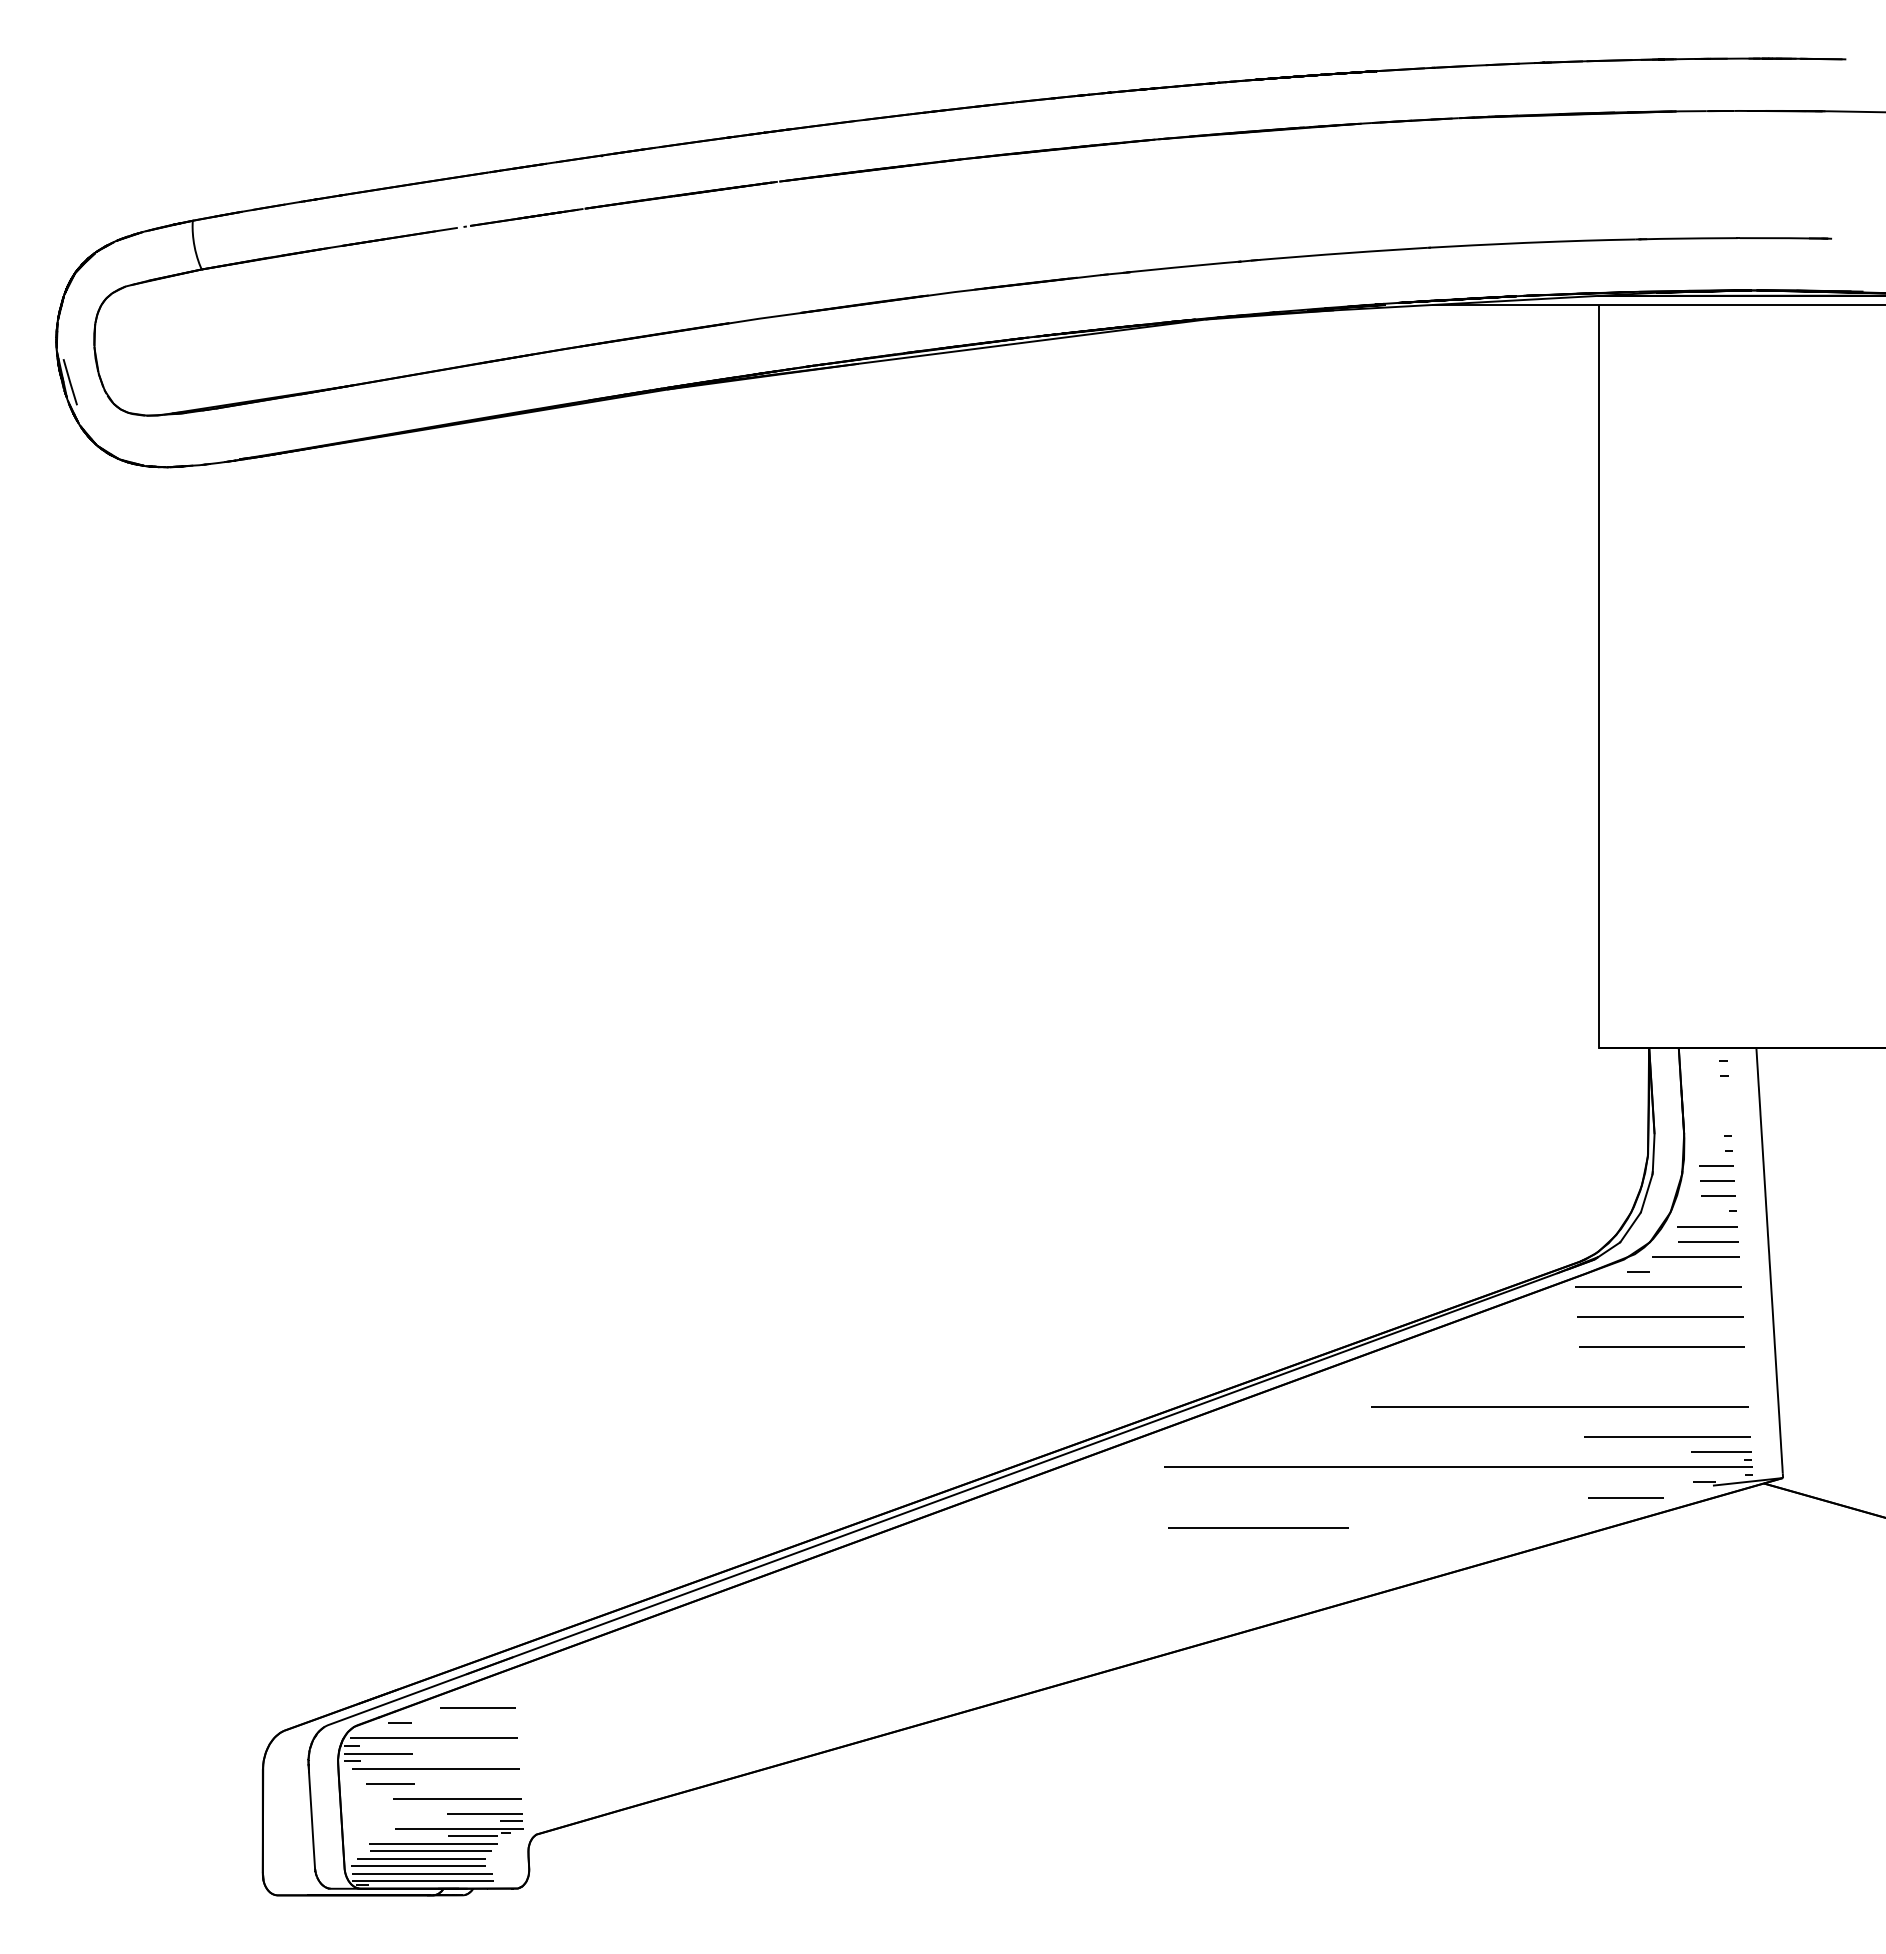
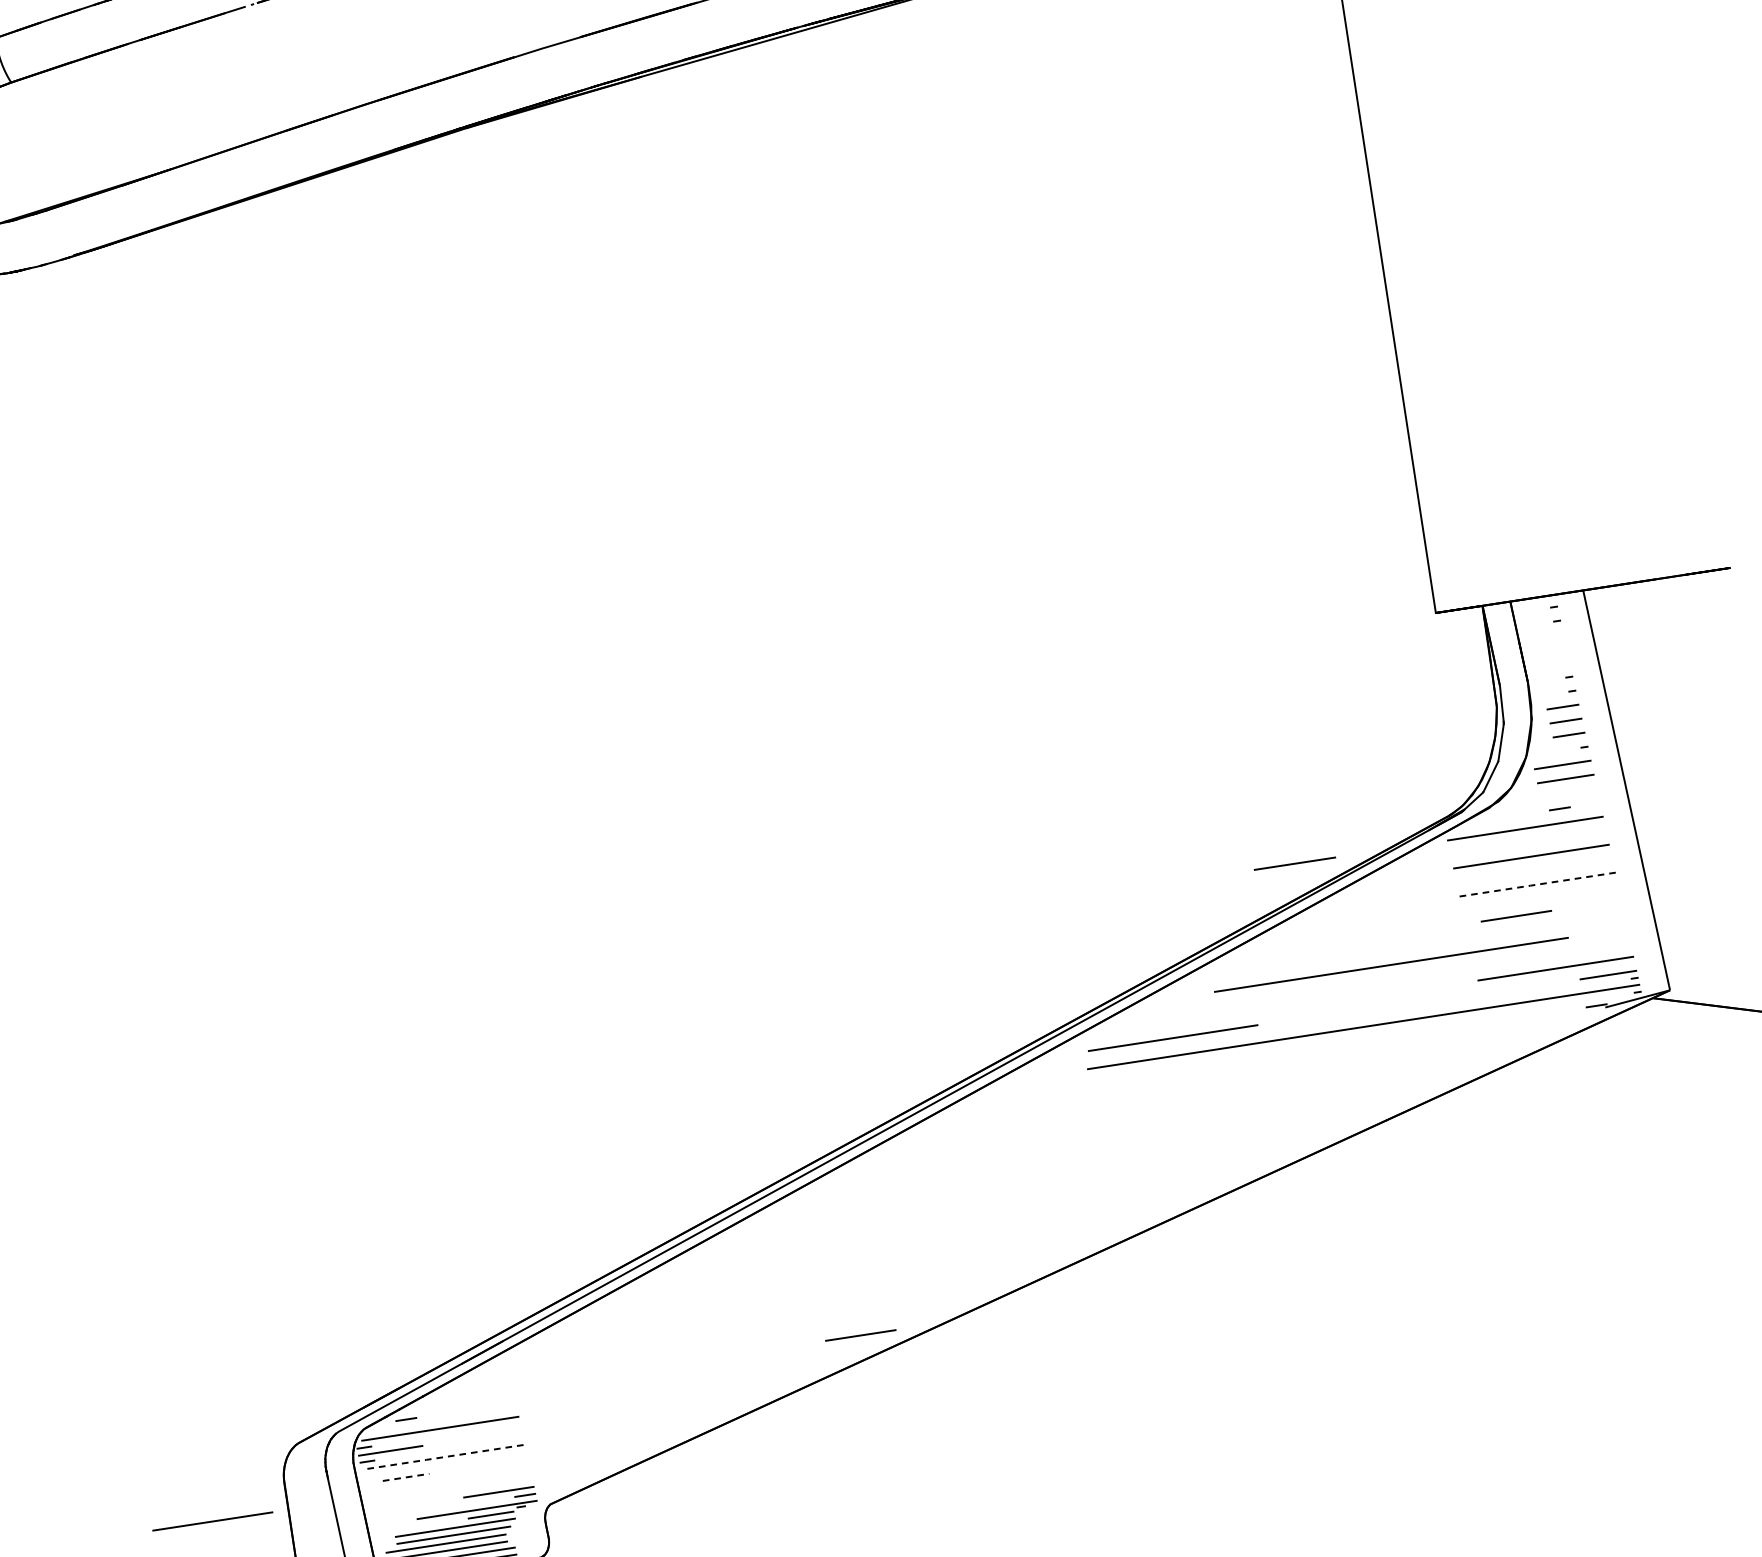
line: (1695, 1256) -> (1294, 863), moved
line: (1638, 1271) -> (1560, 808), moved
line: (1661, 1346) -> (1536, 884), solid -> dashed
line: (1559, 1406) -> (1390, 964), moved
line: (1625, 1497) -> (1515, 916), moved
line: (1258, 1527) -> (1173, 1037), moved
line: (477, 1707) -> (860, 1334), moved
line: (435, 1768) -> (446, 1456), solid -> dashed
line: (390, 1783) -> (406, 1477), solid -> dashed
line: (457, 1798) -> (212, 1521), moved

